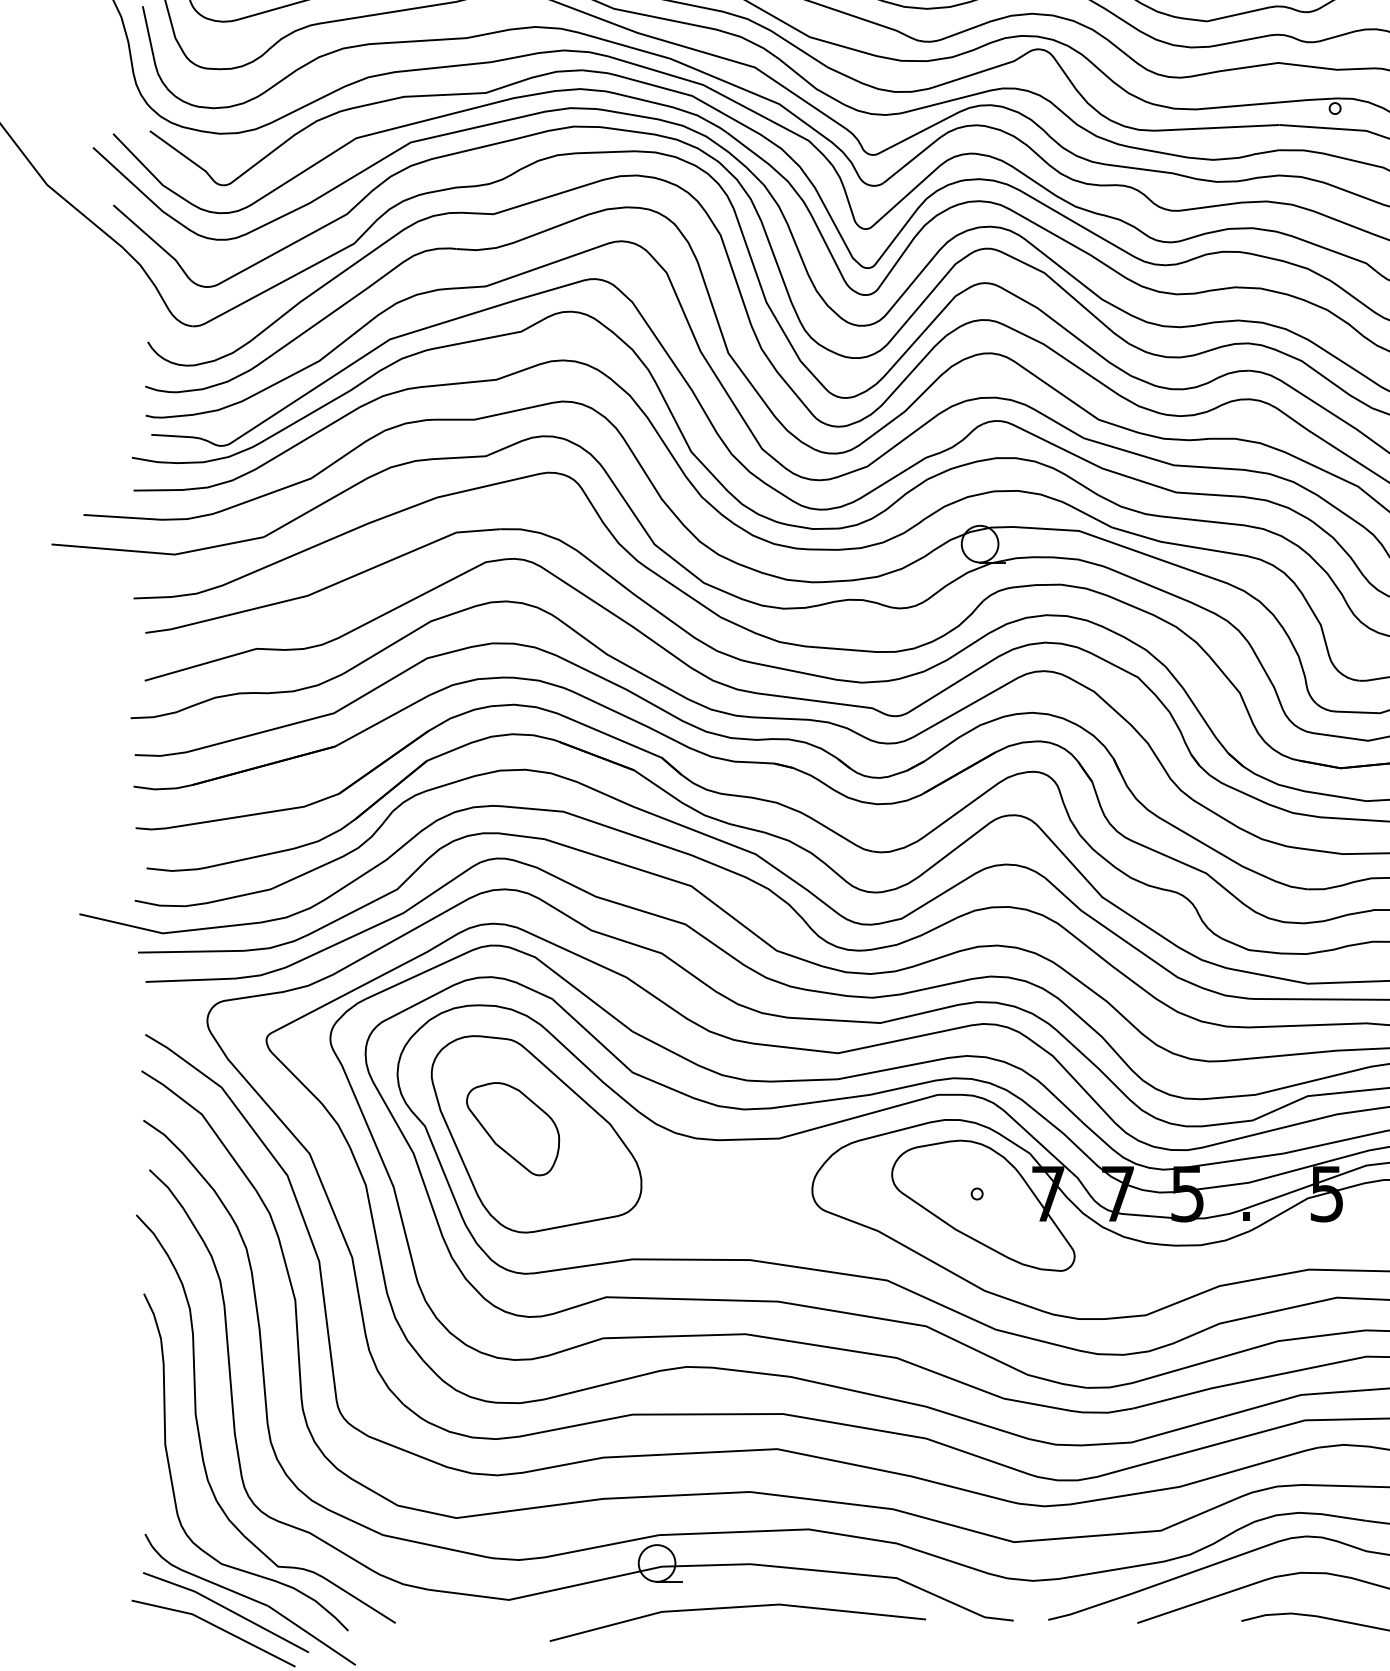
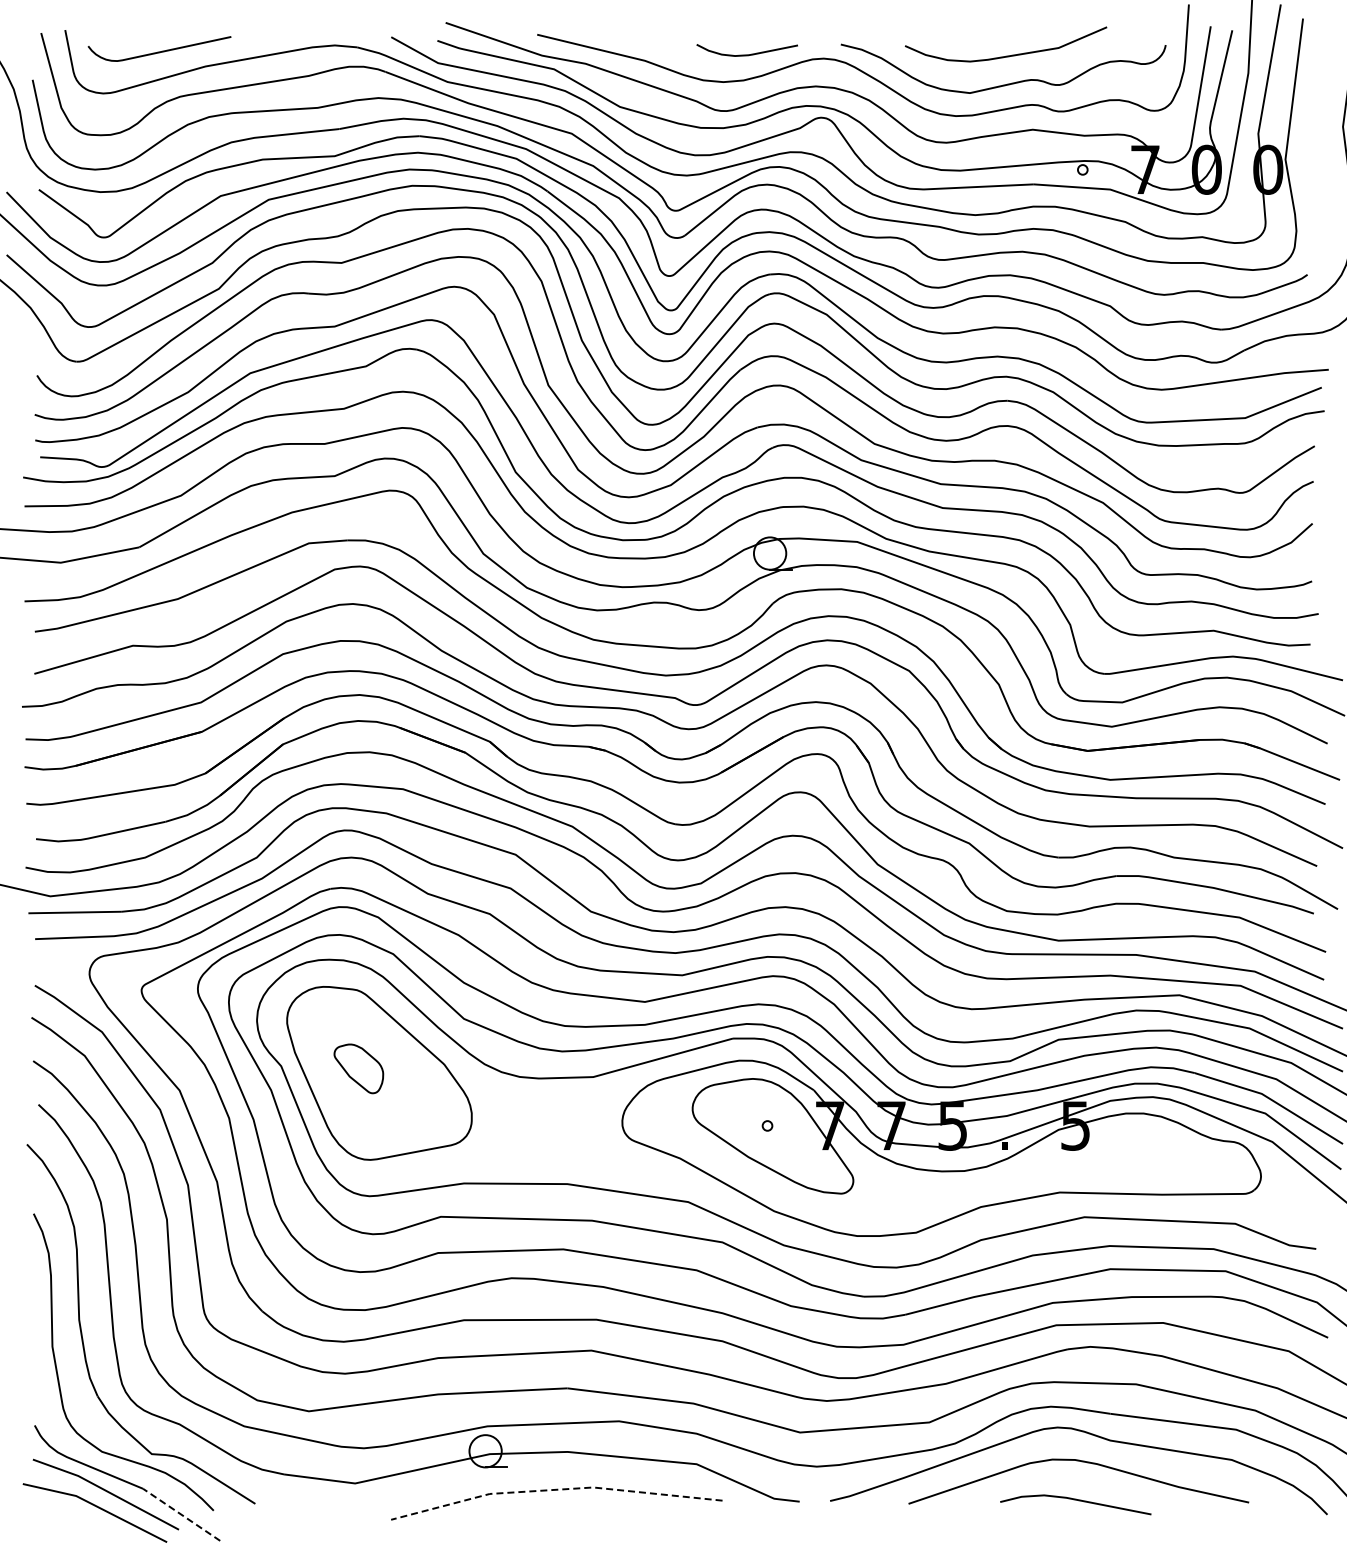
part: (512, 1128) -> (358, 1068), size x0.6
line: (735, 1606) -> (554, 1489), solid -> dashed
line: (311, 1635) -> (181, 1514), solid -> dashed

